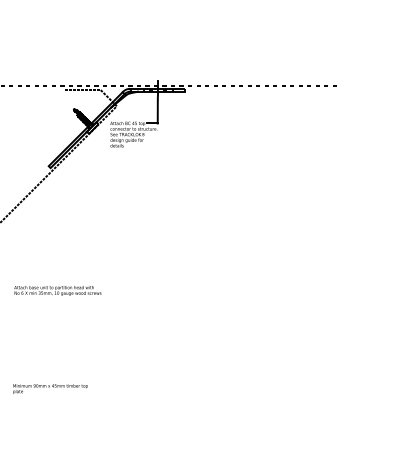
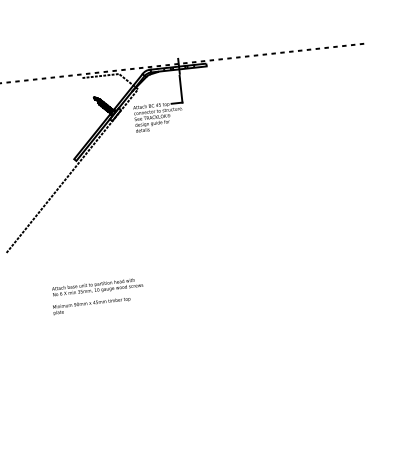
text: (50, 388) -> (91, 305), moved

